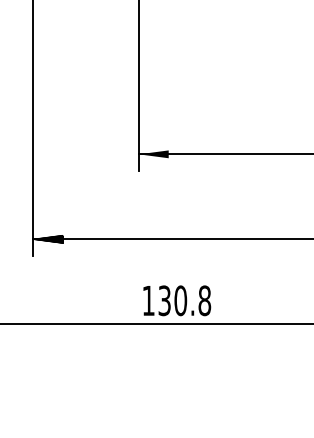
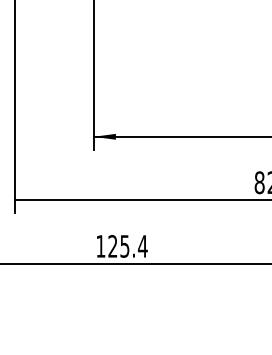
hatch: (47, 239) -> (25, 200), removed
text: (184, 300) -> (127, 246), 130.8 -> 125.4

